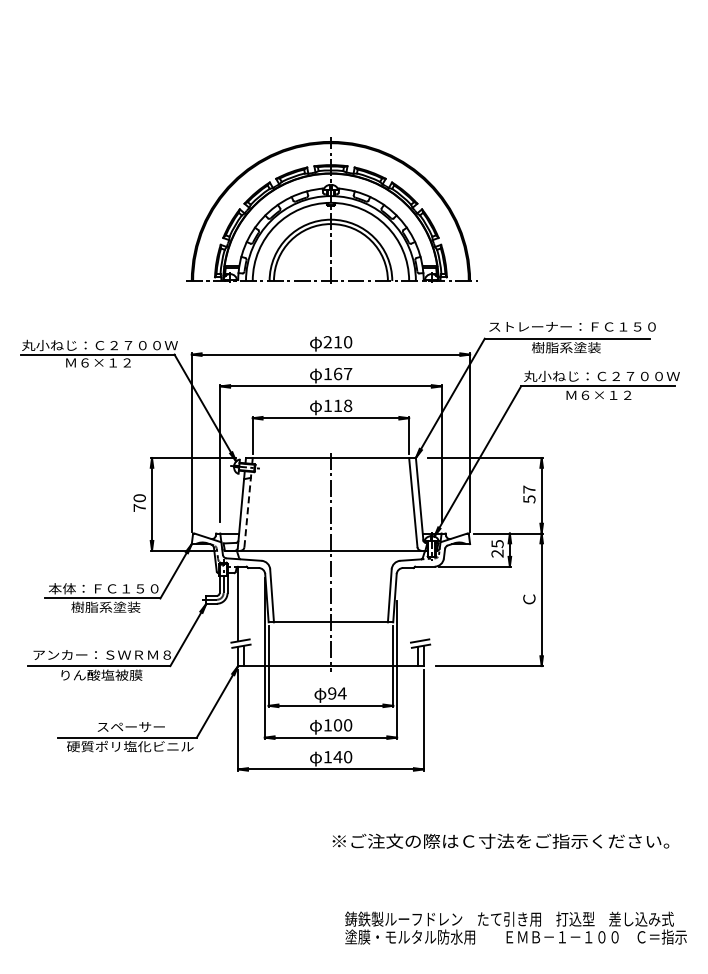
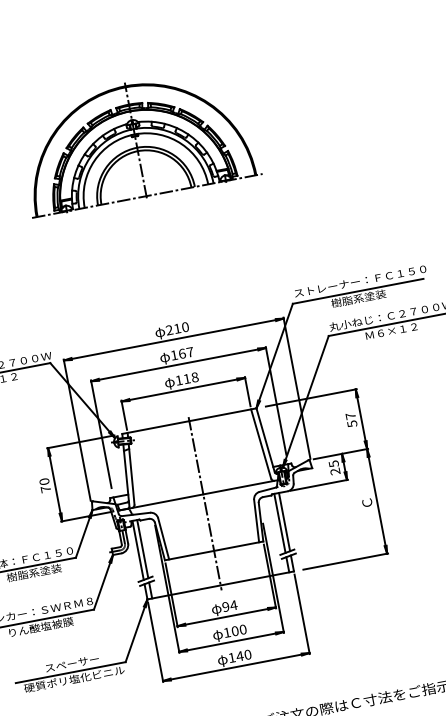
part: (331, 210) -> (136, 140), moved
line: (247, 509) -> (131, 474), dashed -> solid
line: (244, 603) -> (143, 549), added
line: (417, 603) -> (279, 523), added
line: (423, 603) -> (284, 522), added

